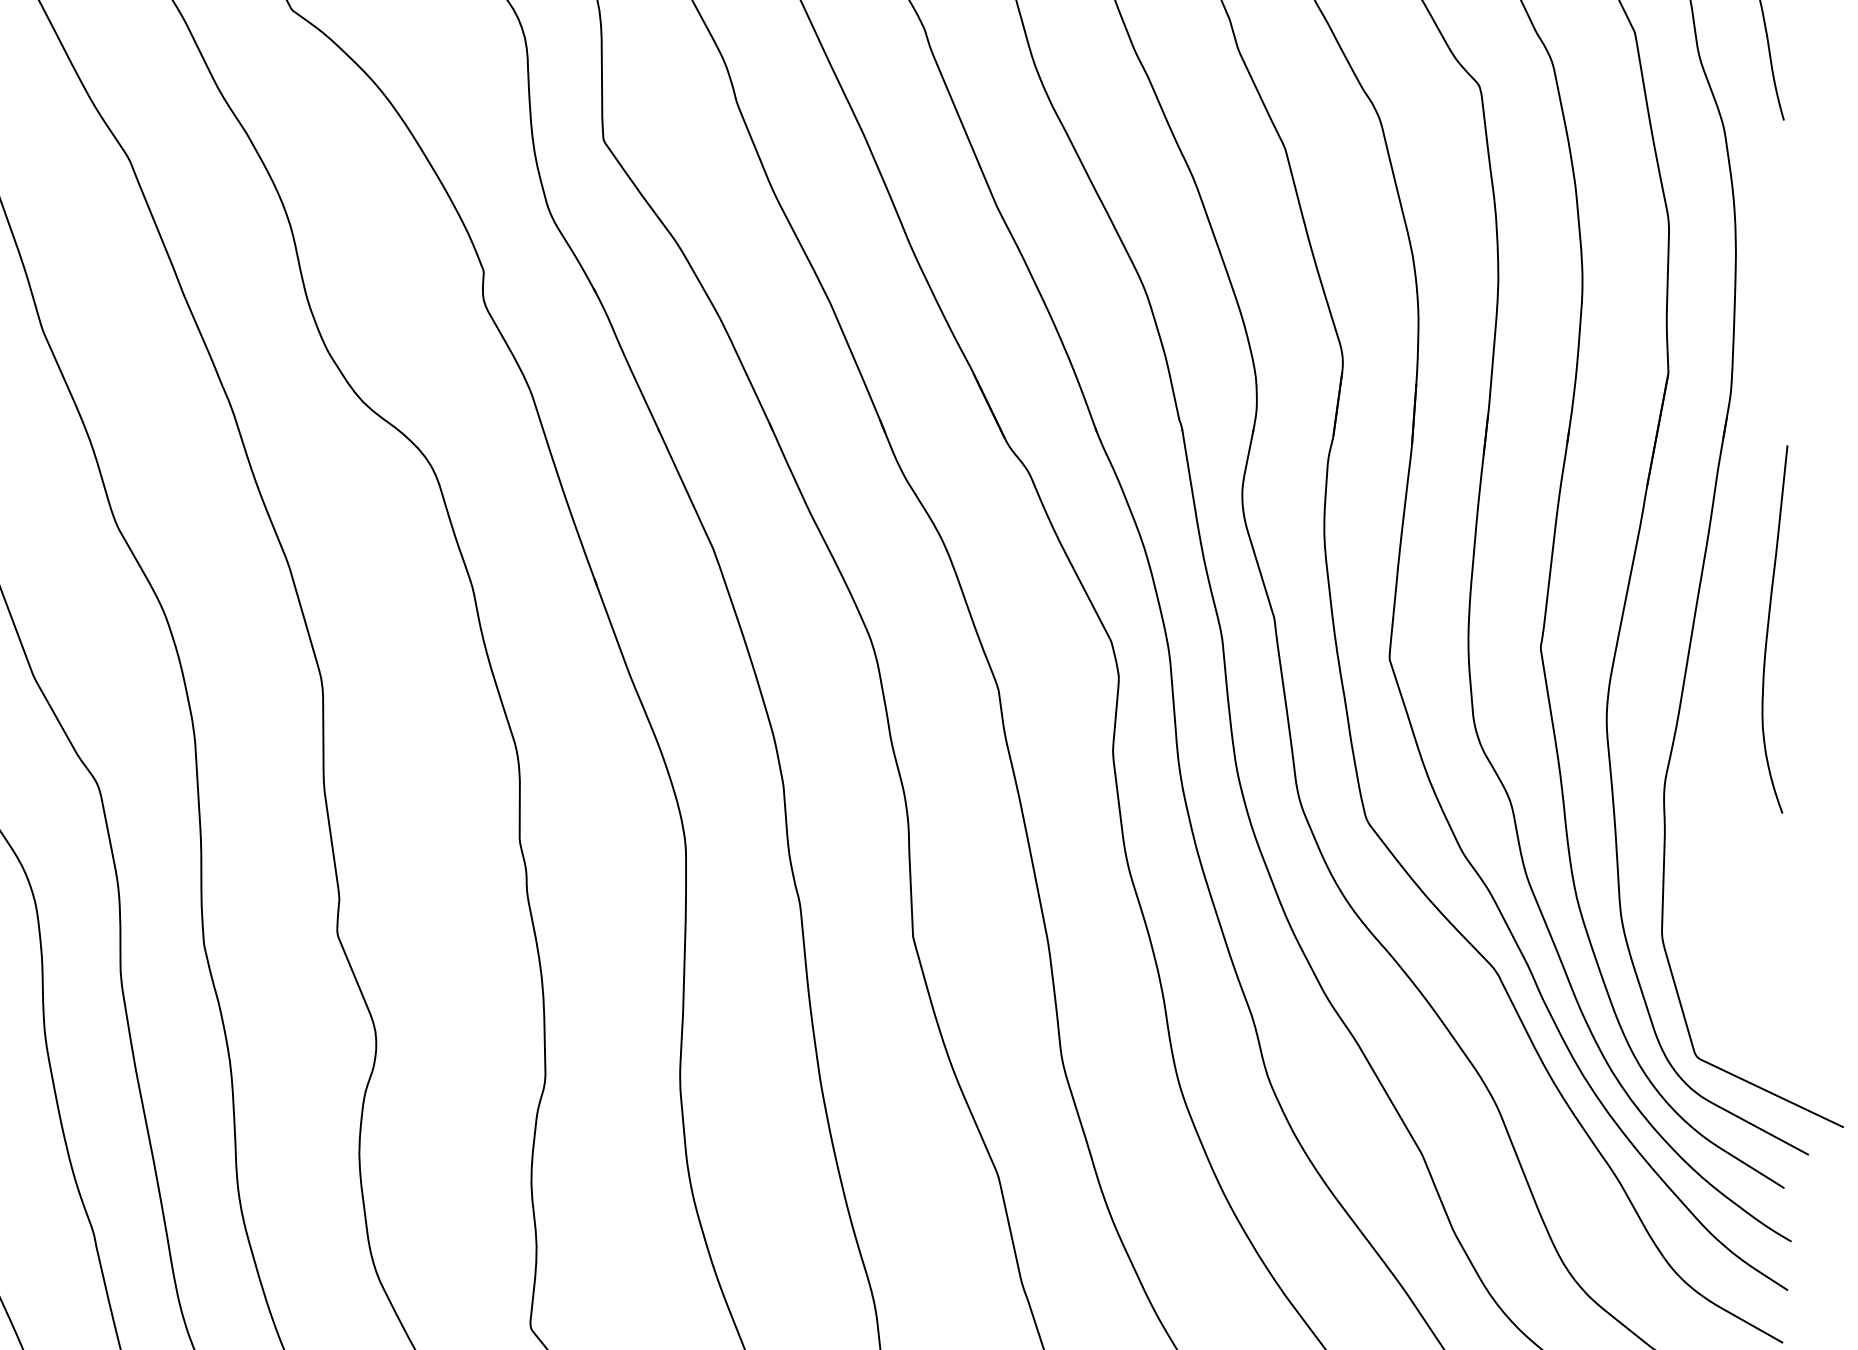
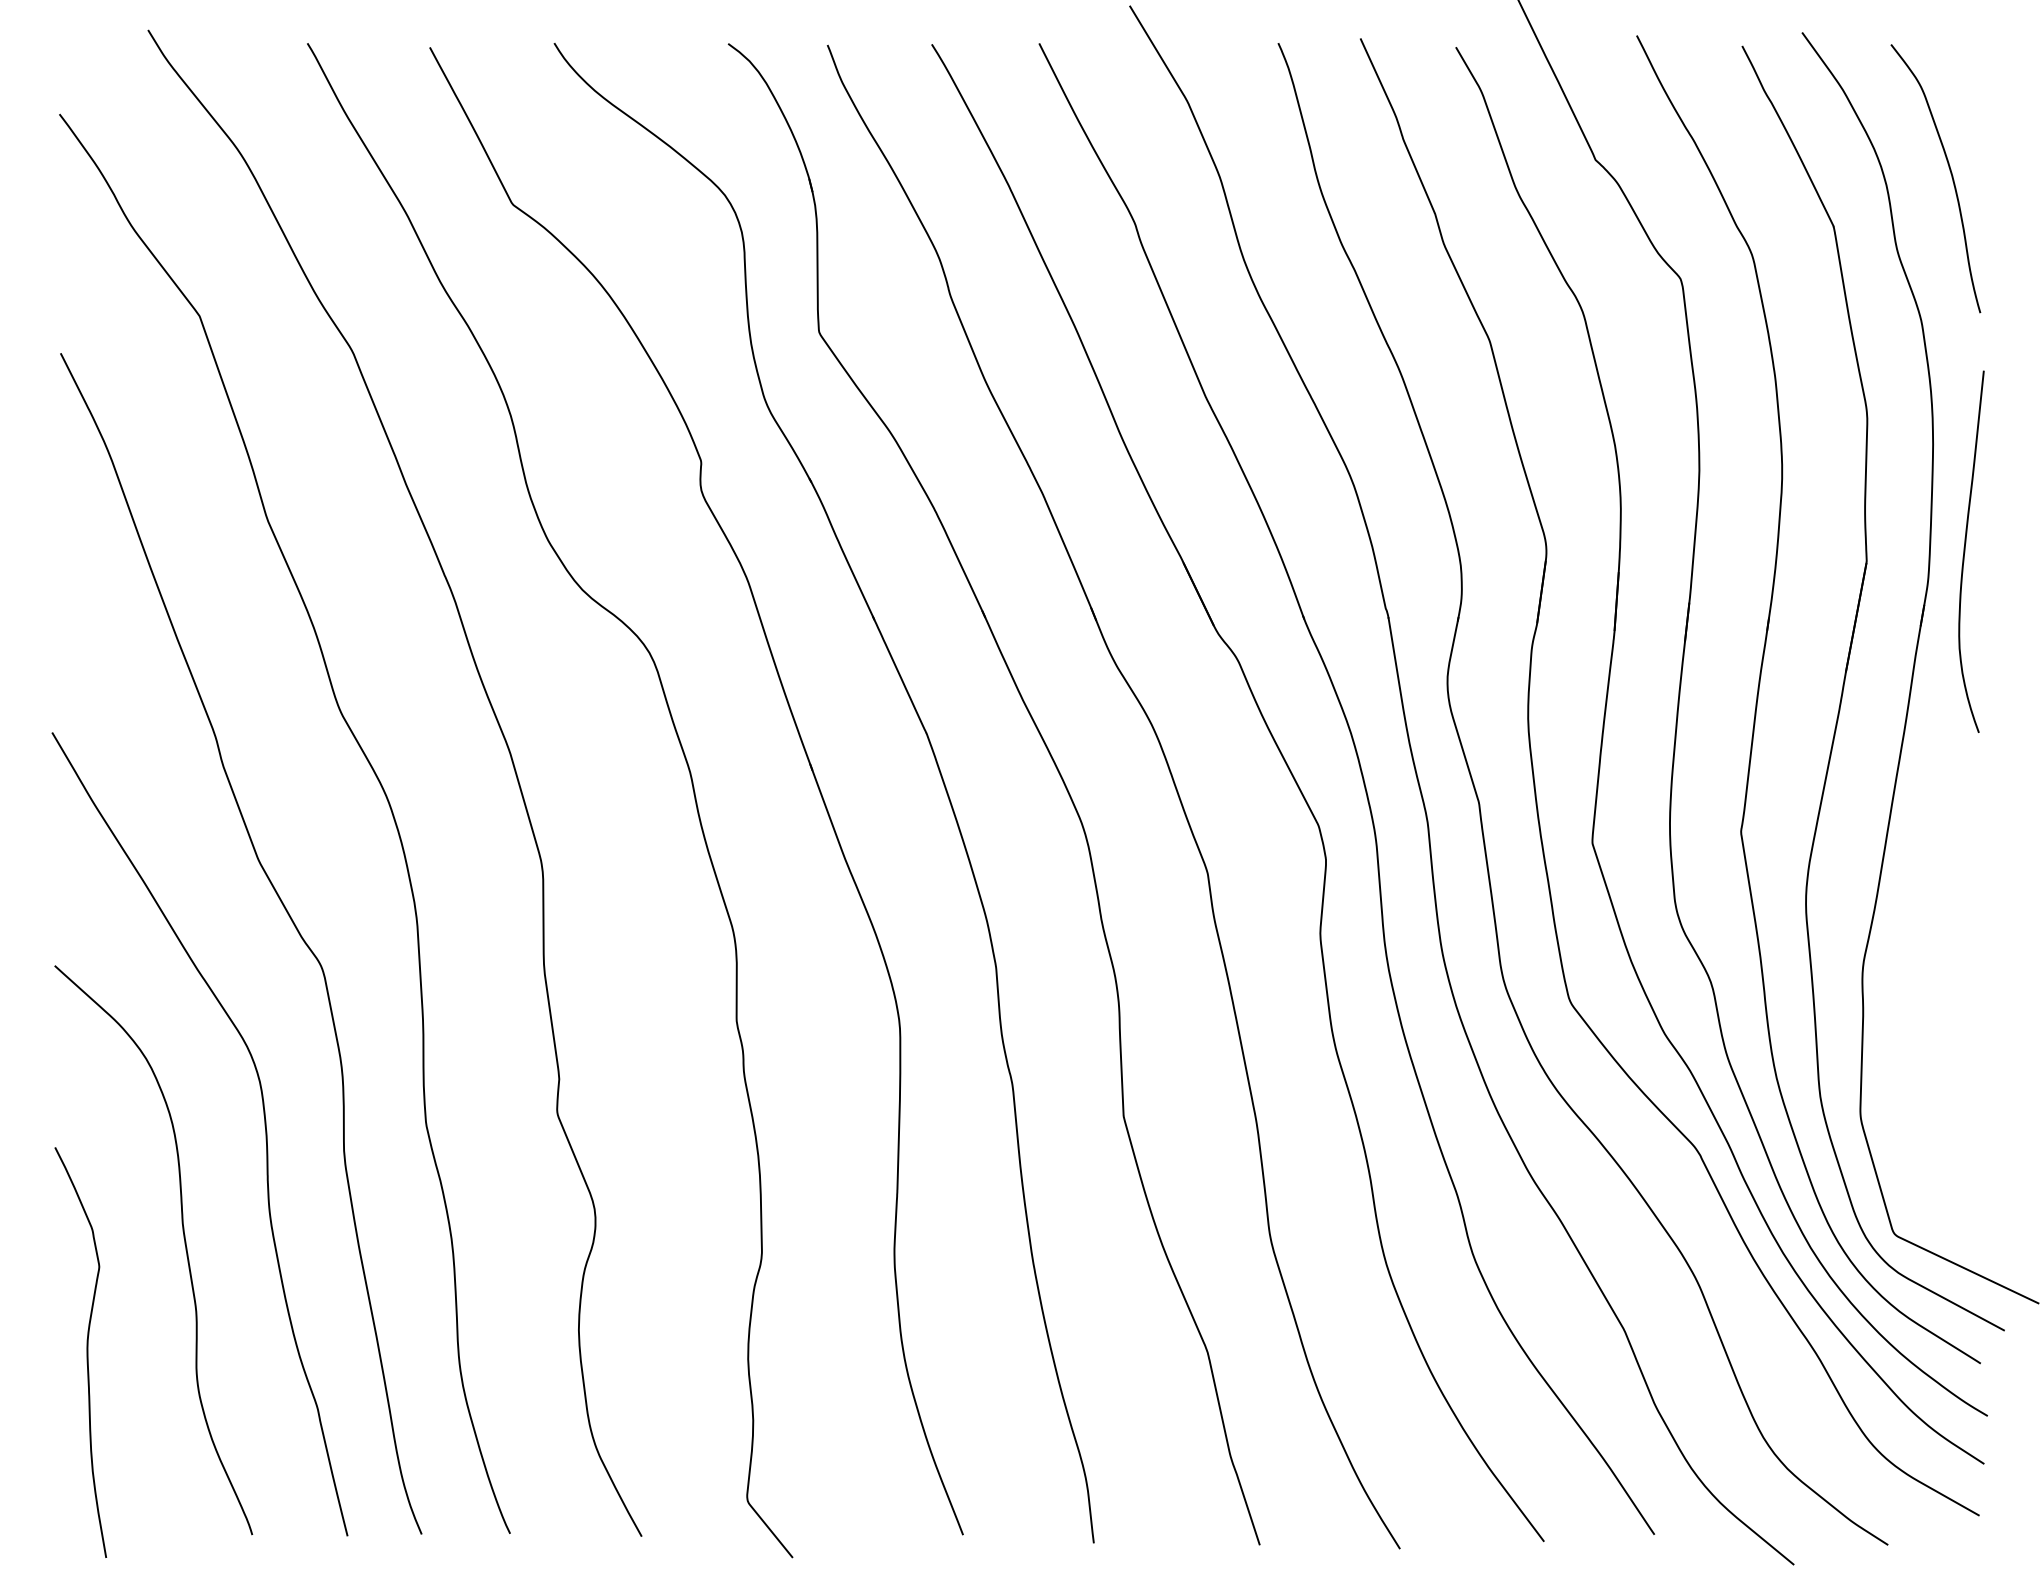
curve: (1768, 629) -> (1965, 551), moved

